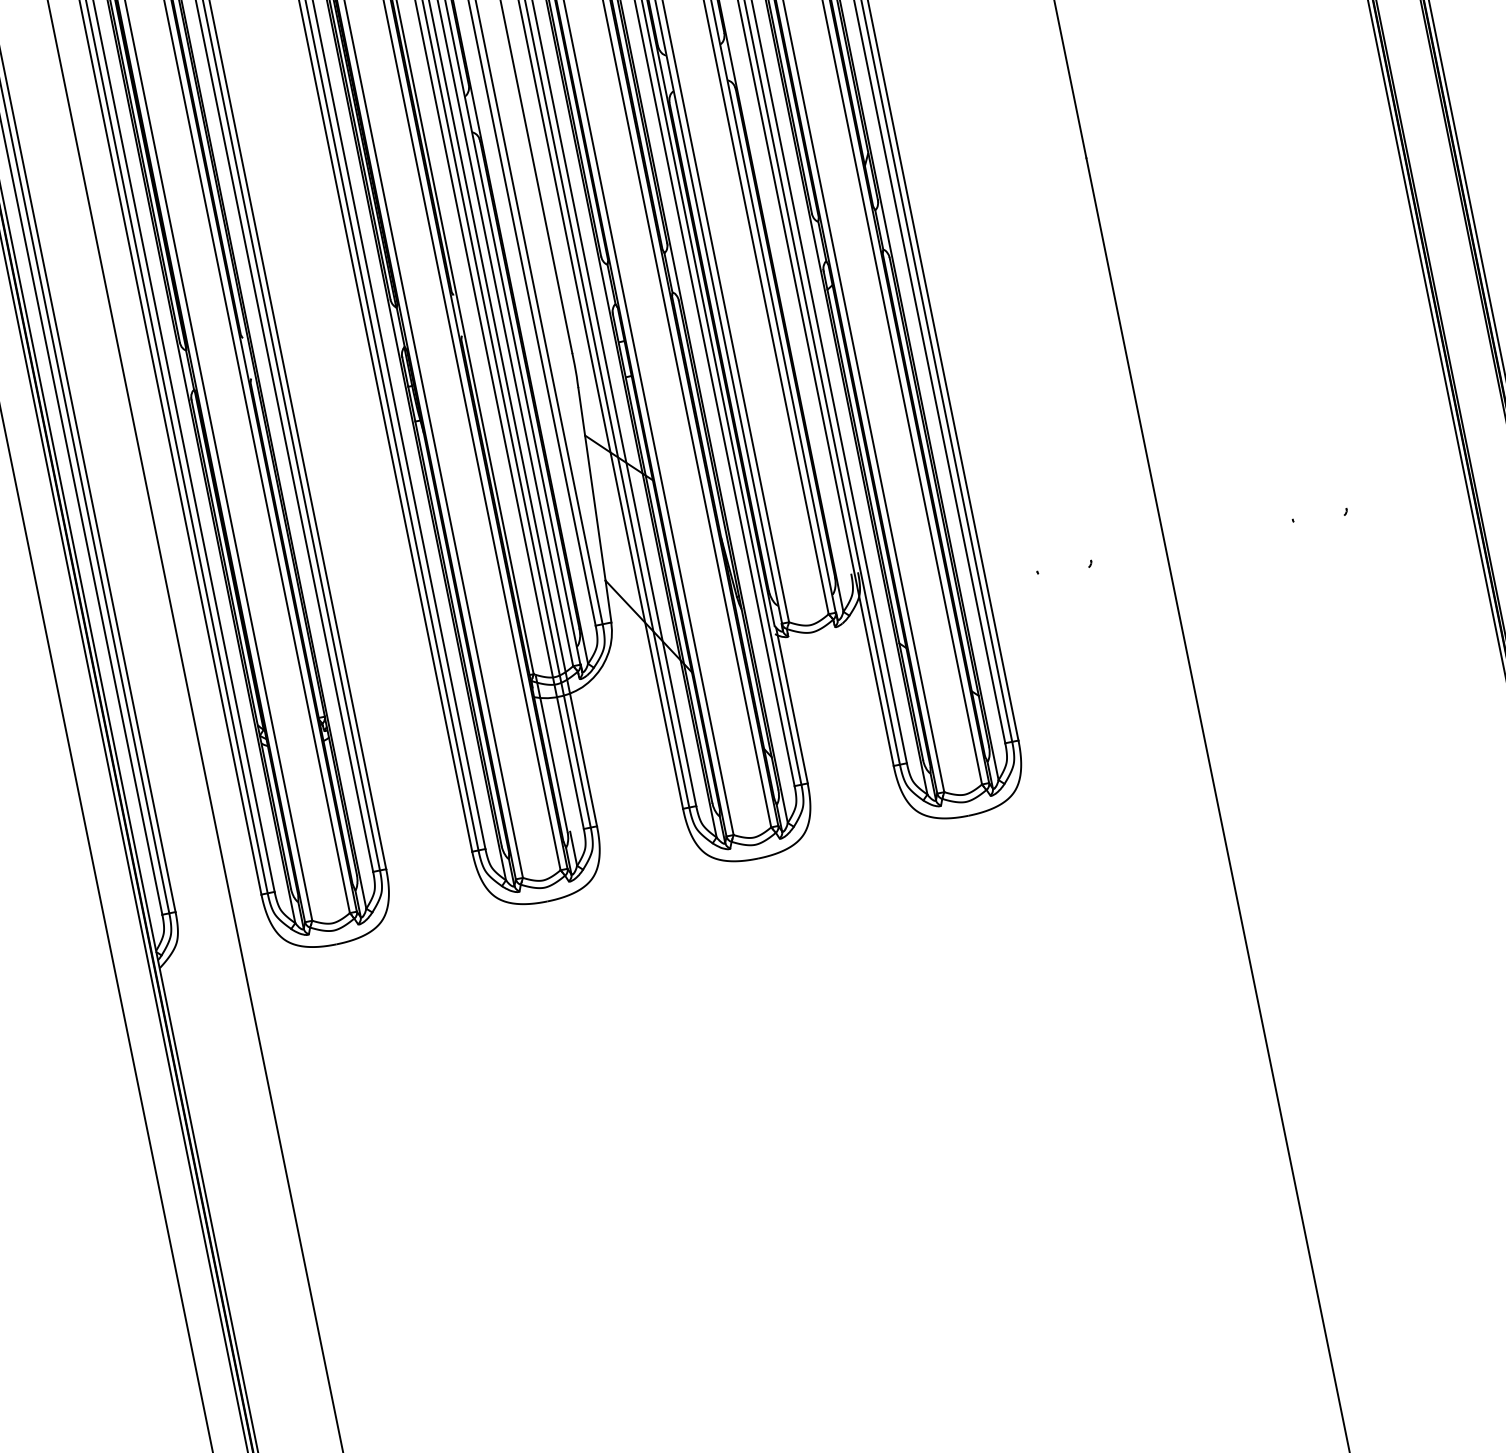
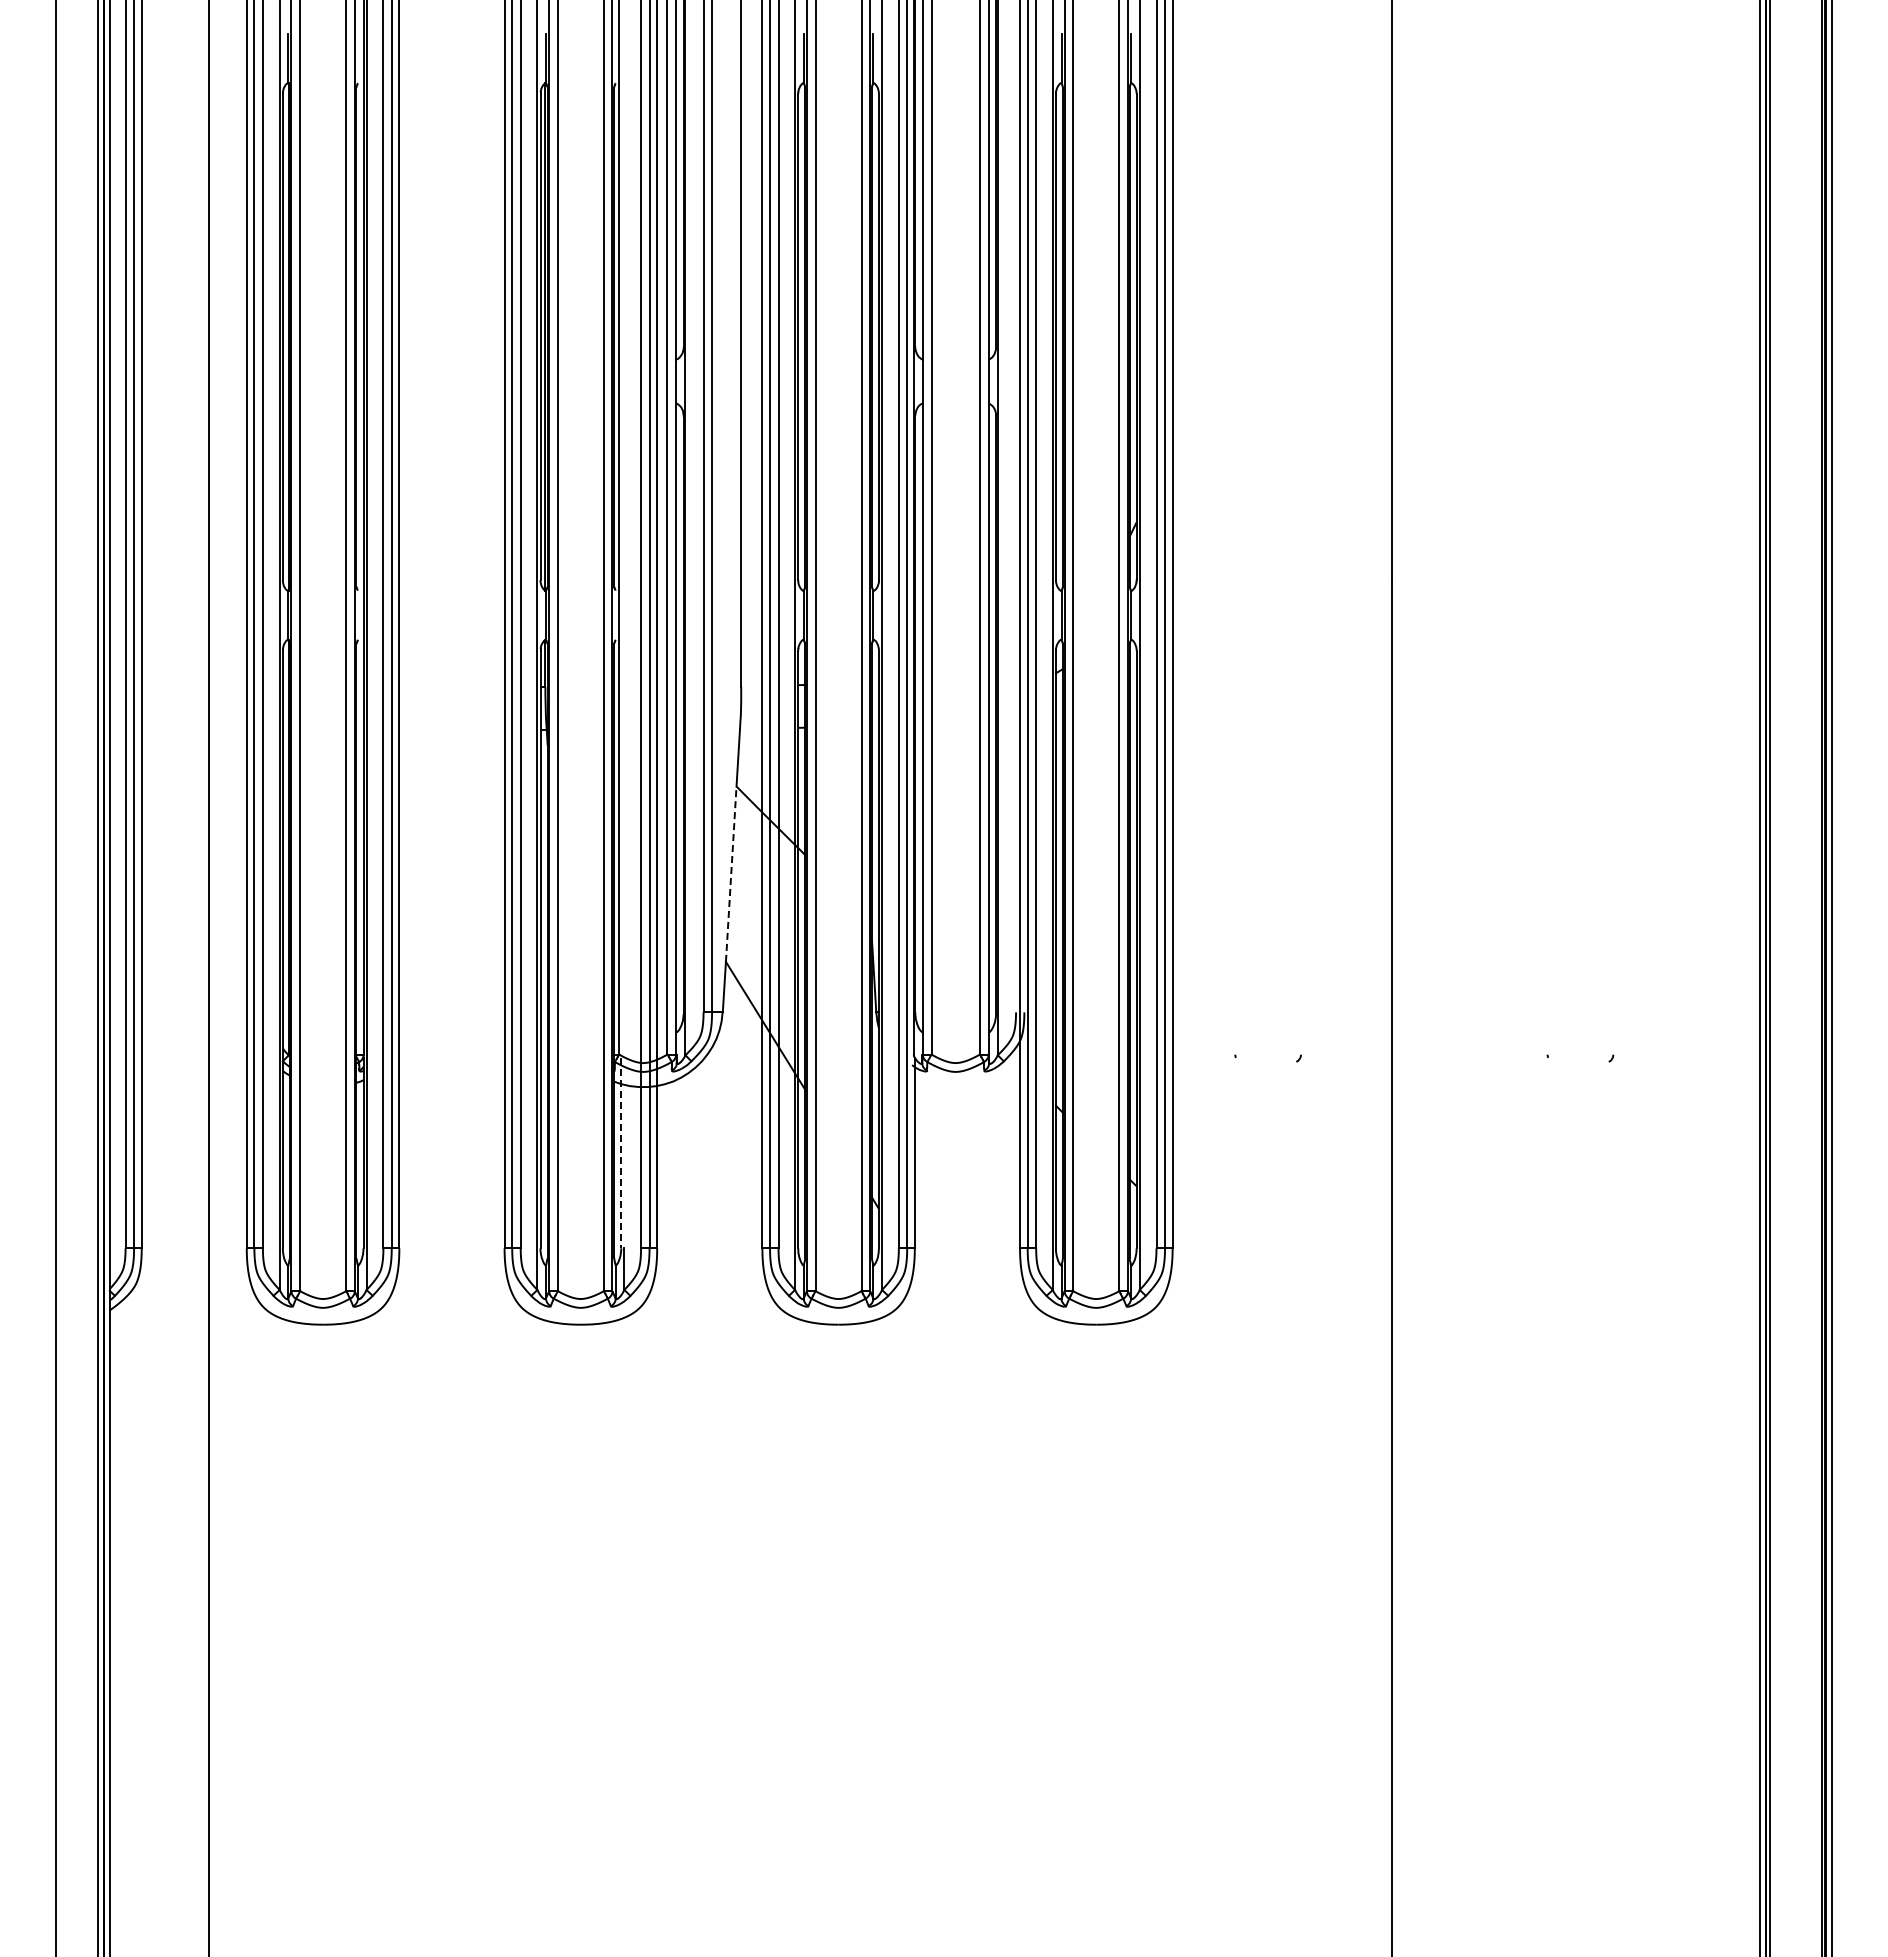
line: (595, 508) -> (731, 874), solid -> dashed
line: (552, 754) -> (621, 1153), solid -> dashed

